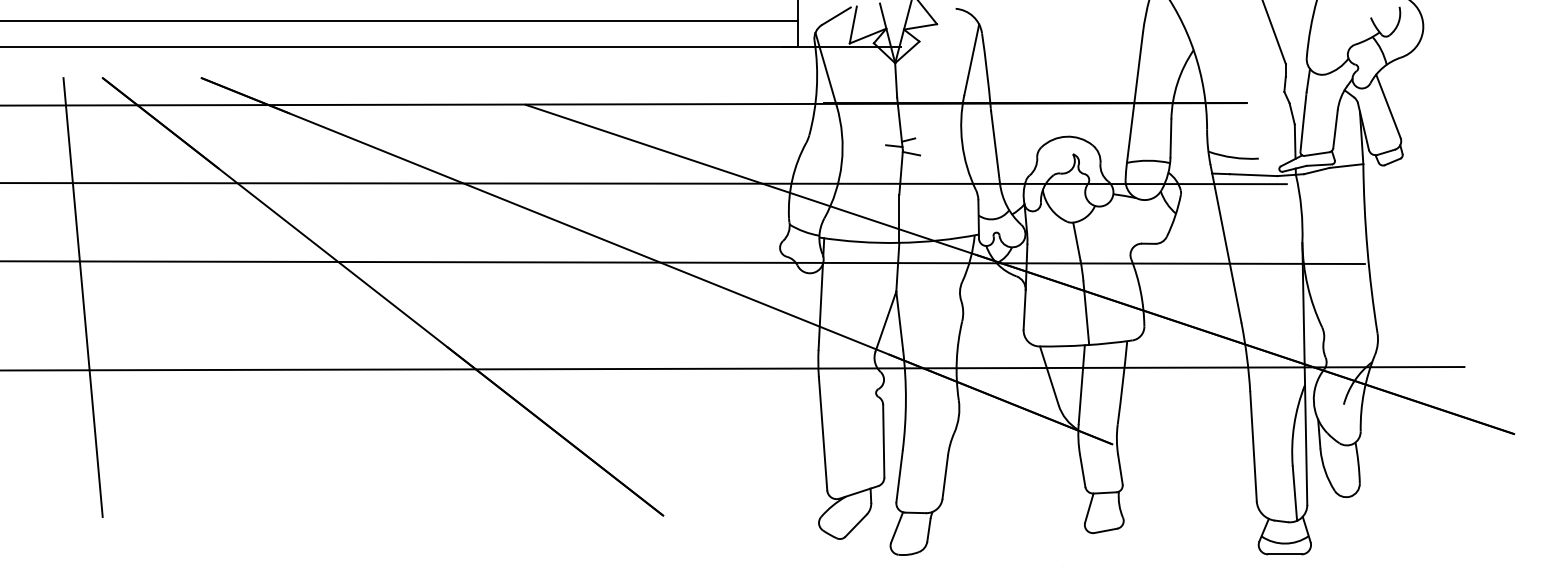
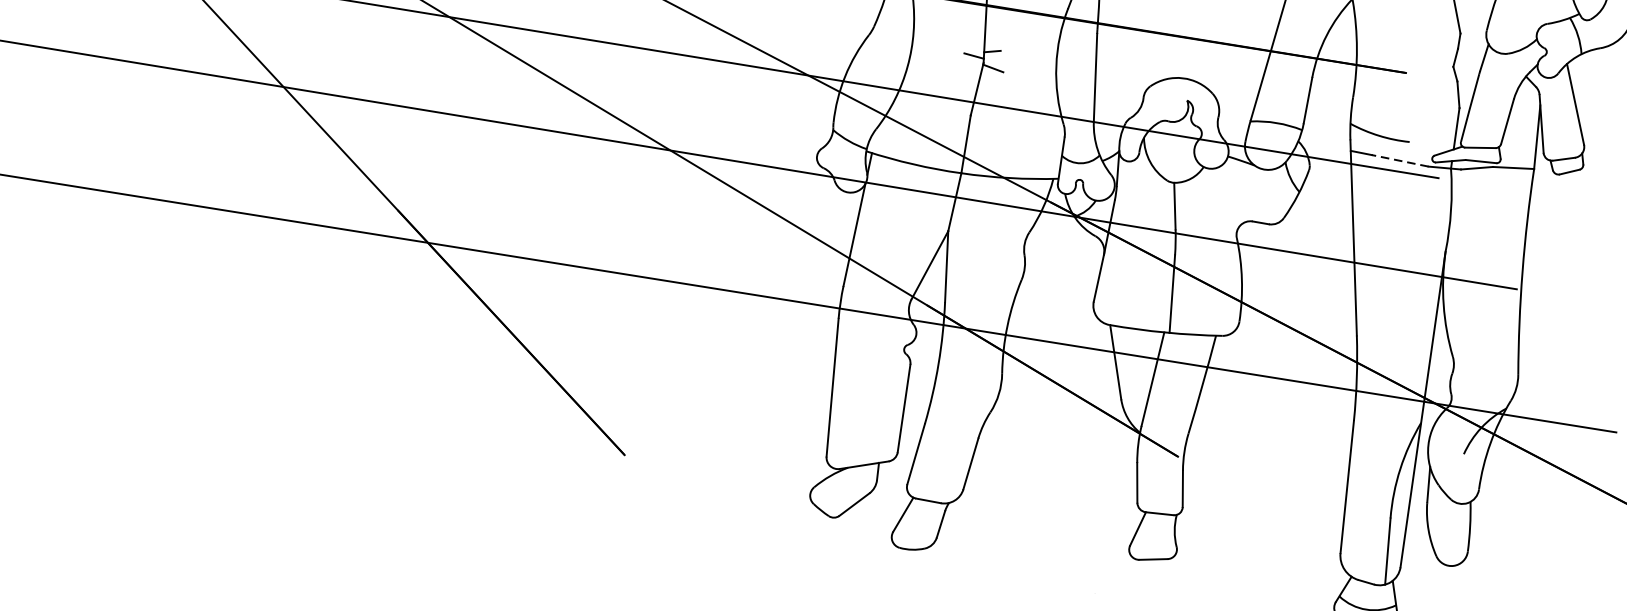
line: (1253, 175) -> (1399, 161), solid -> dashed

